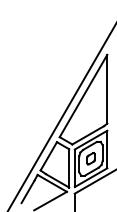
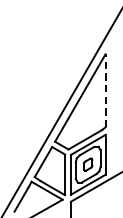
line: (107, 88) -> (105, 90), solid -> dashed

